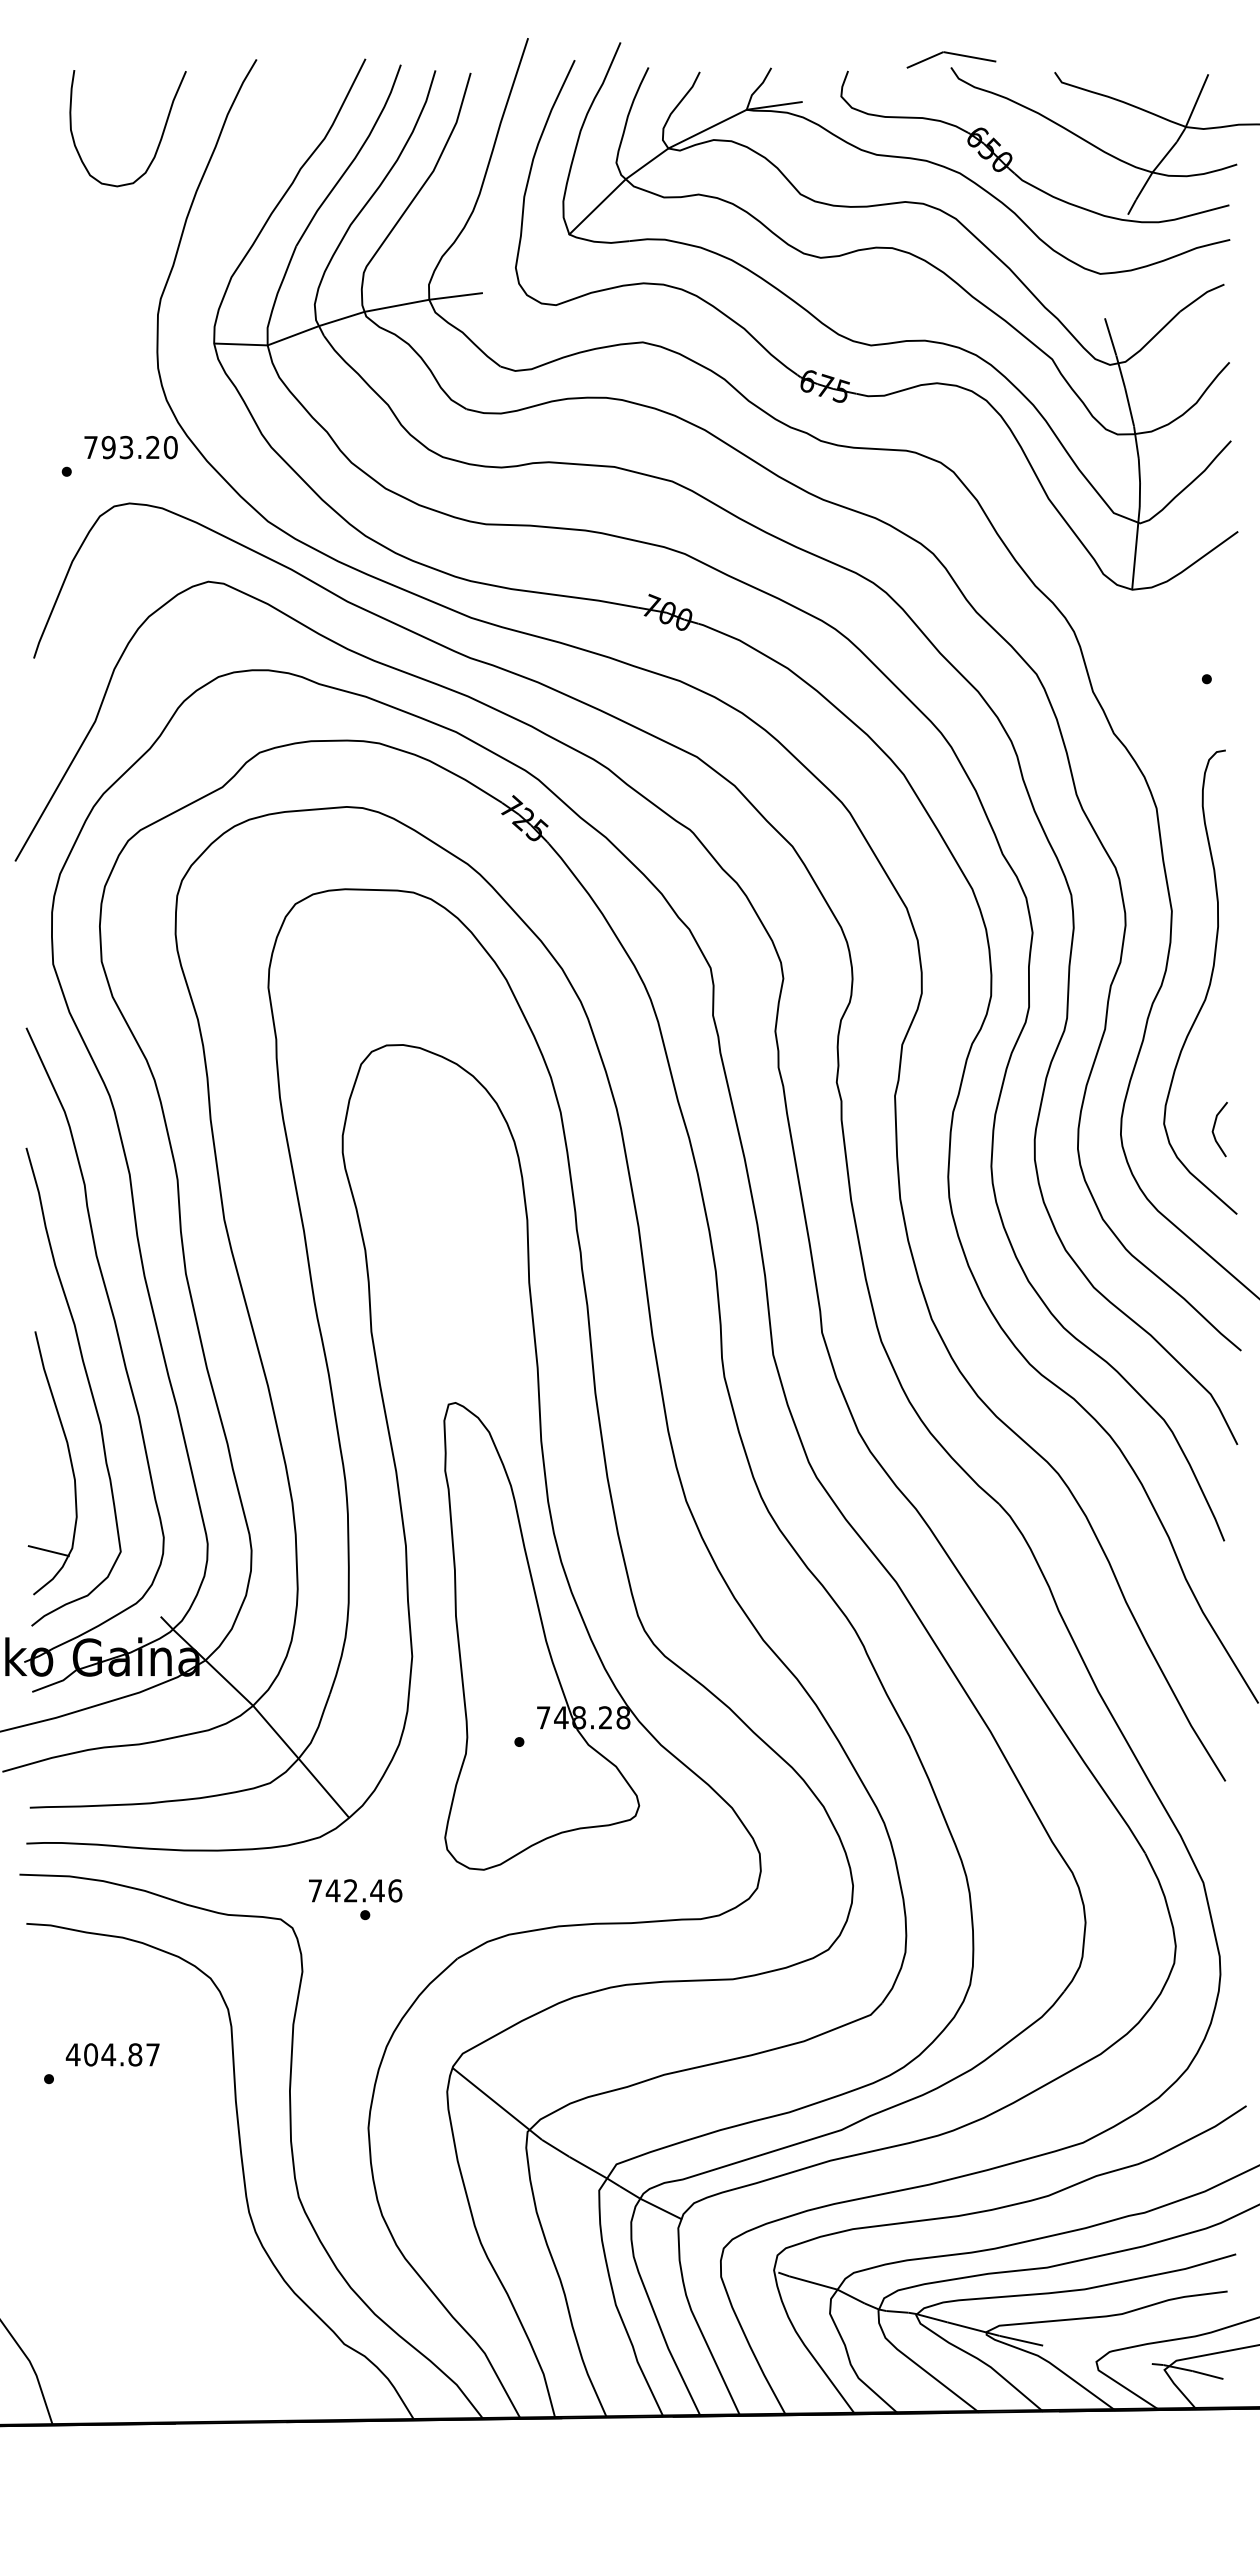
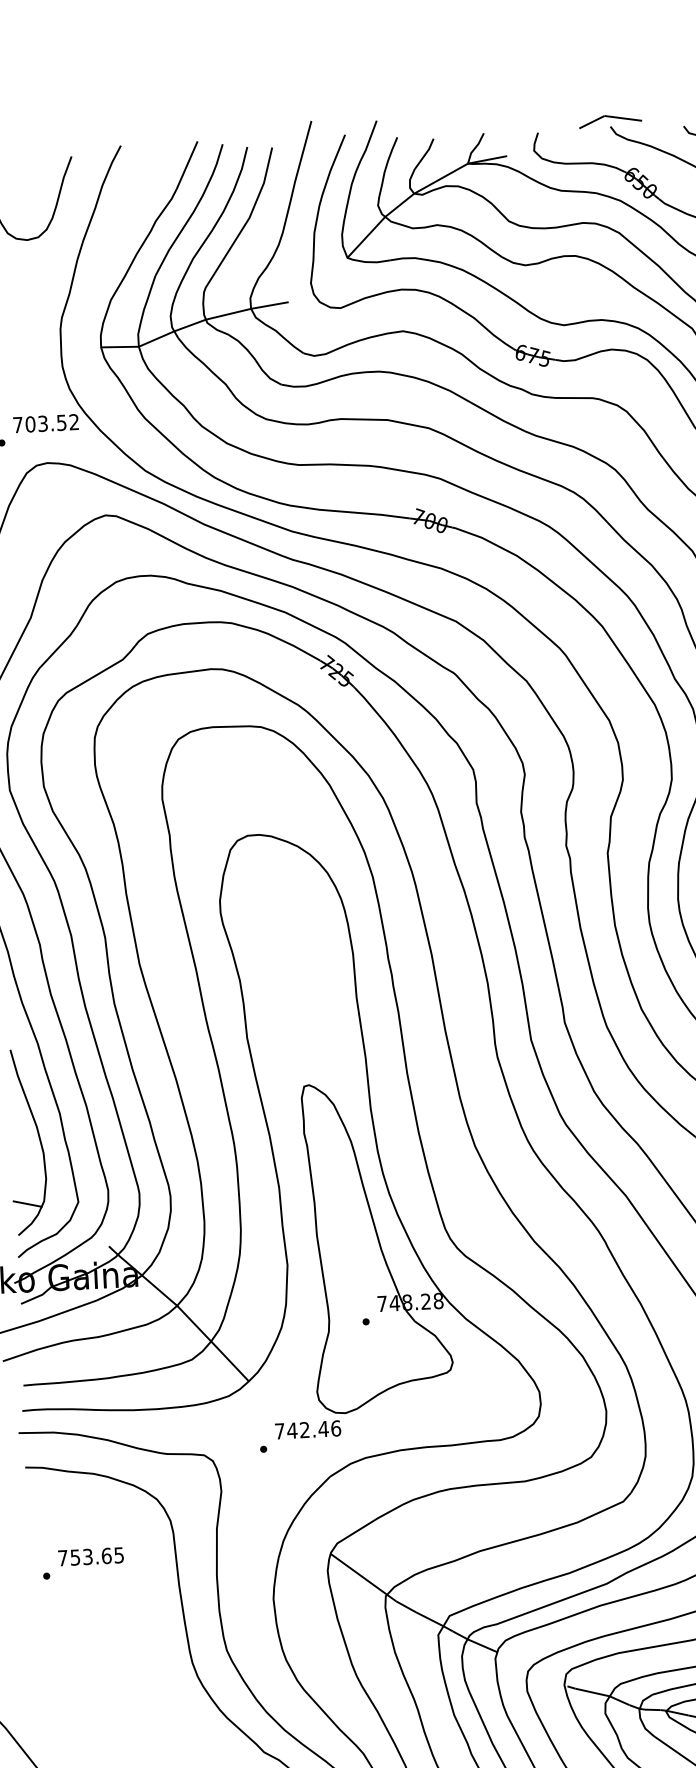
text: (139, 447) -> (52, 423), 793.20 -> 703.52
text: (355, 1890) -> (308, 1429), moved
text: (112, 2054) -> (90, 1556), 404.87 -> 753.65

